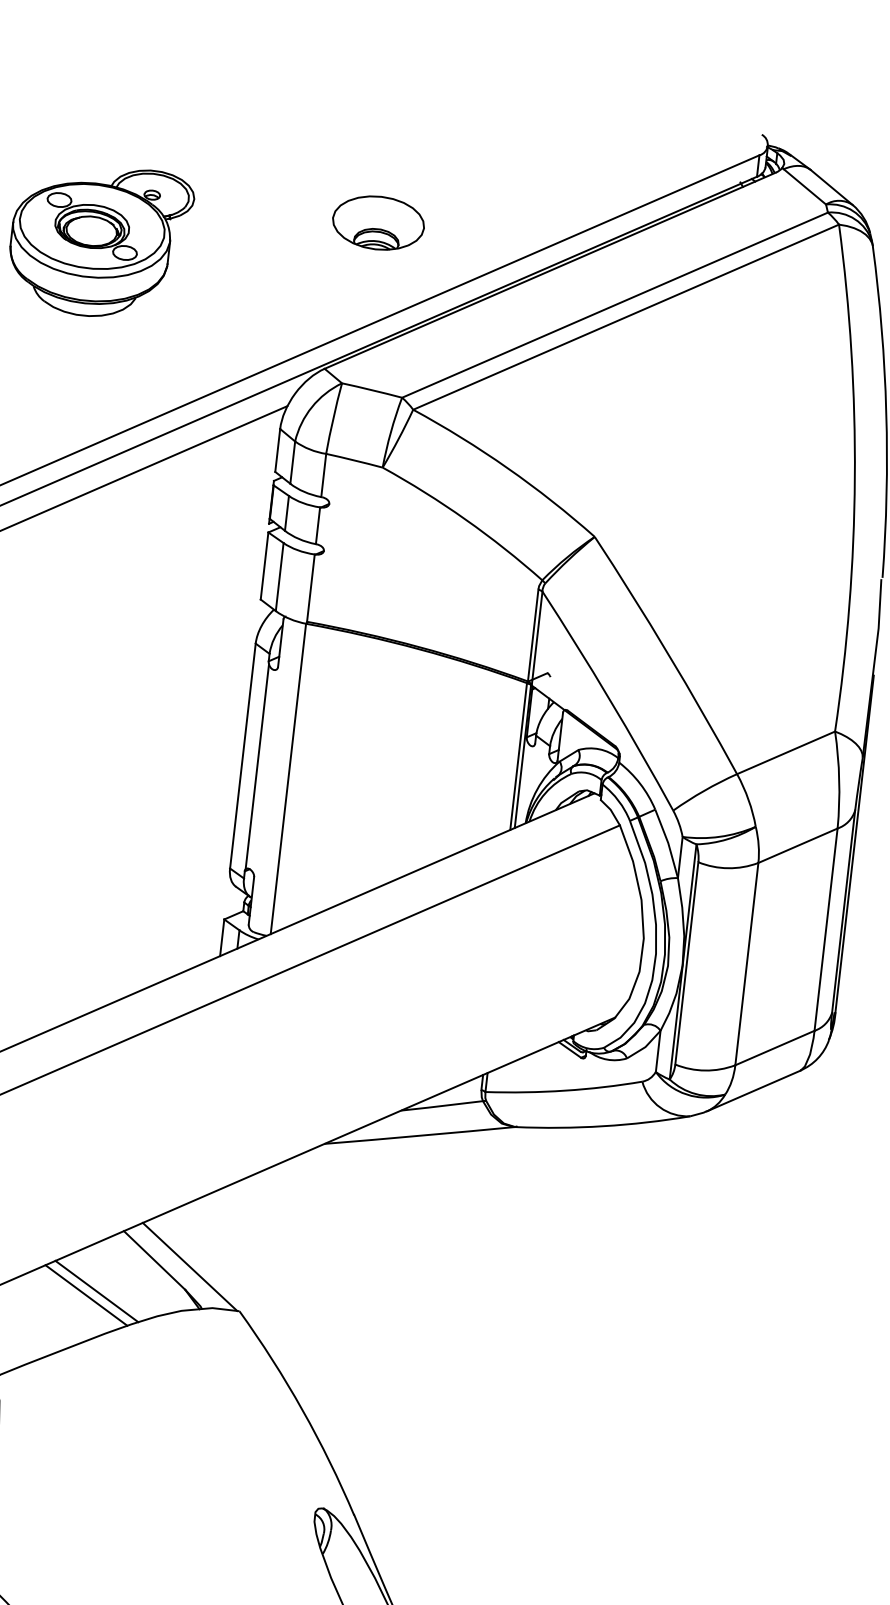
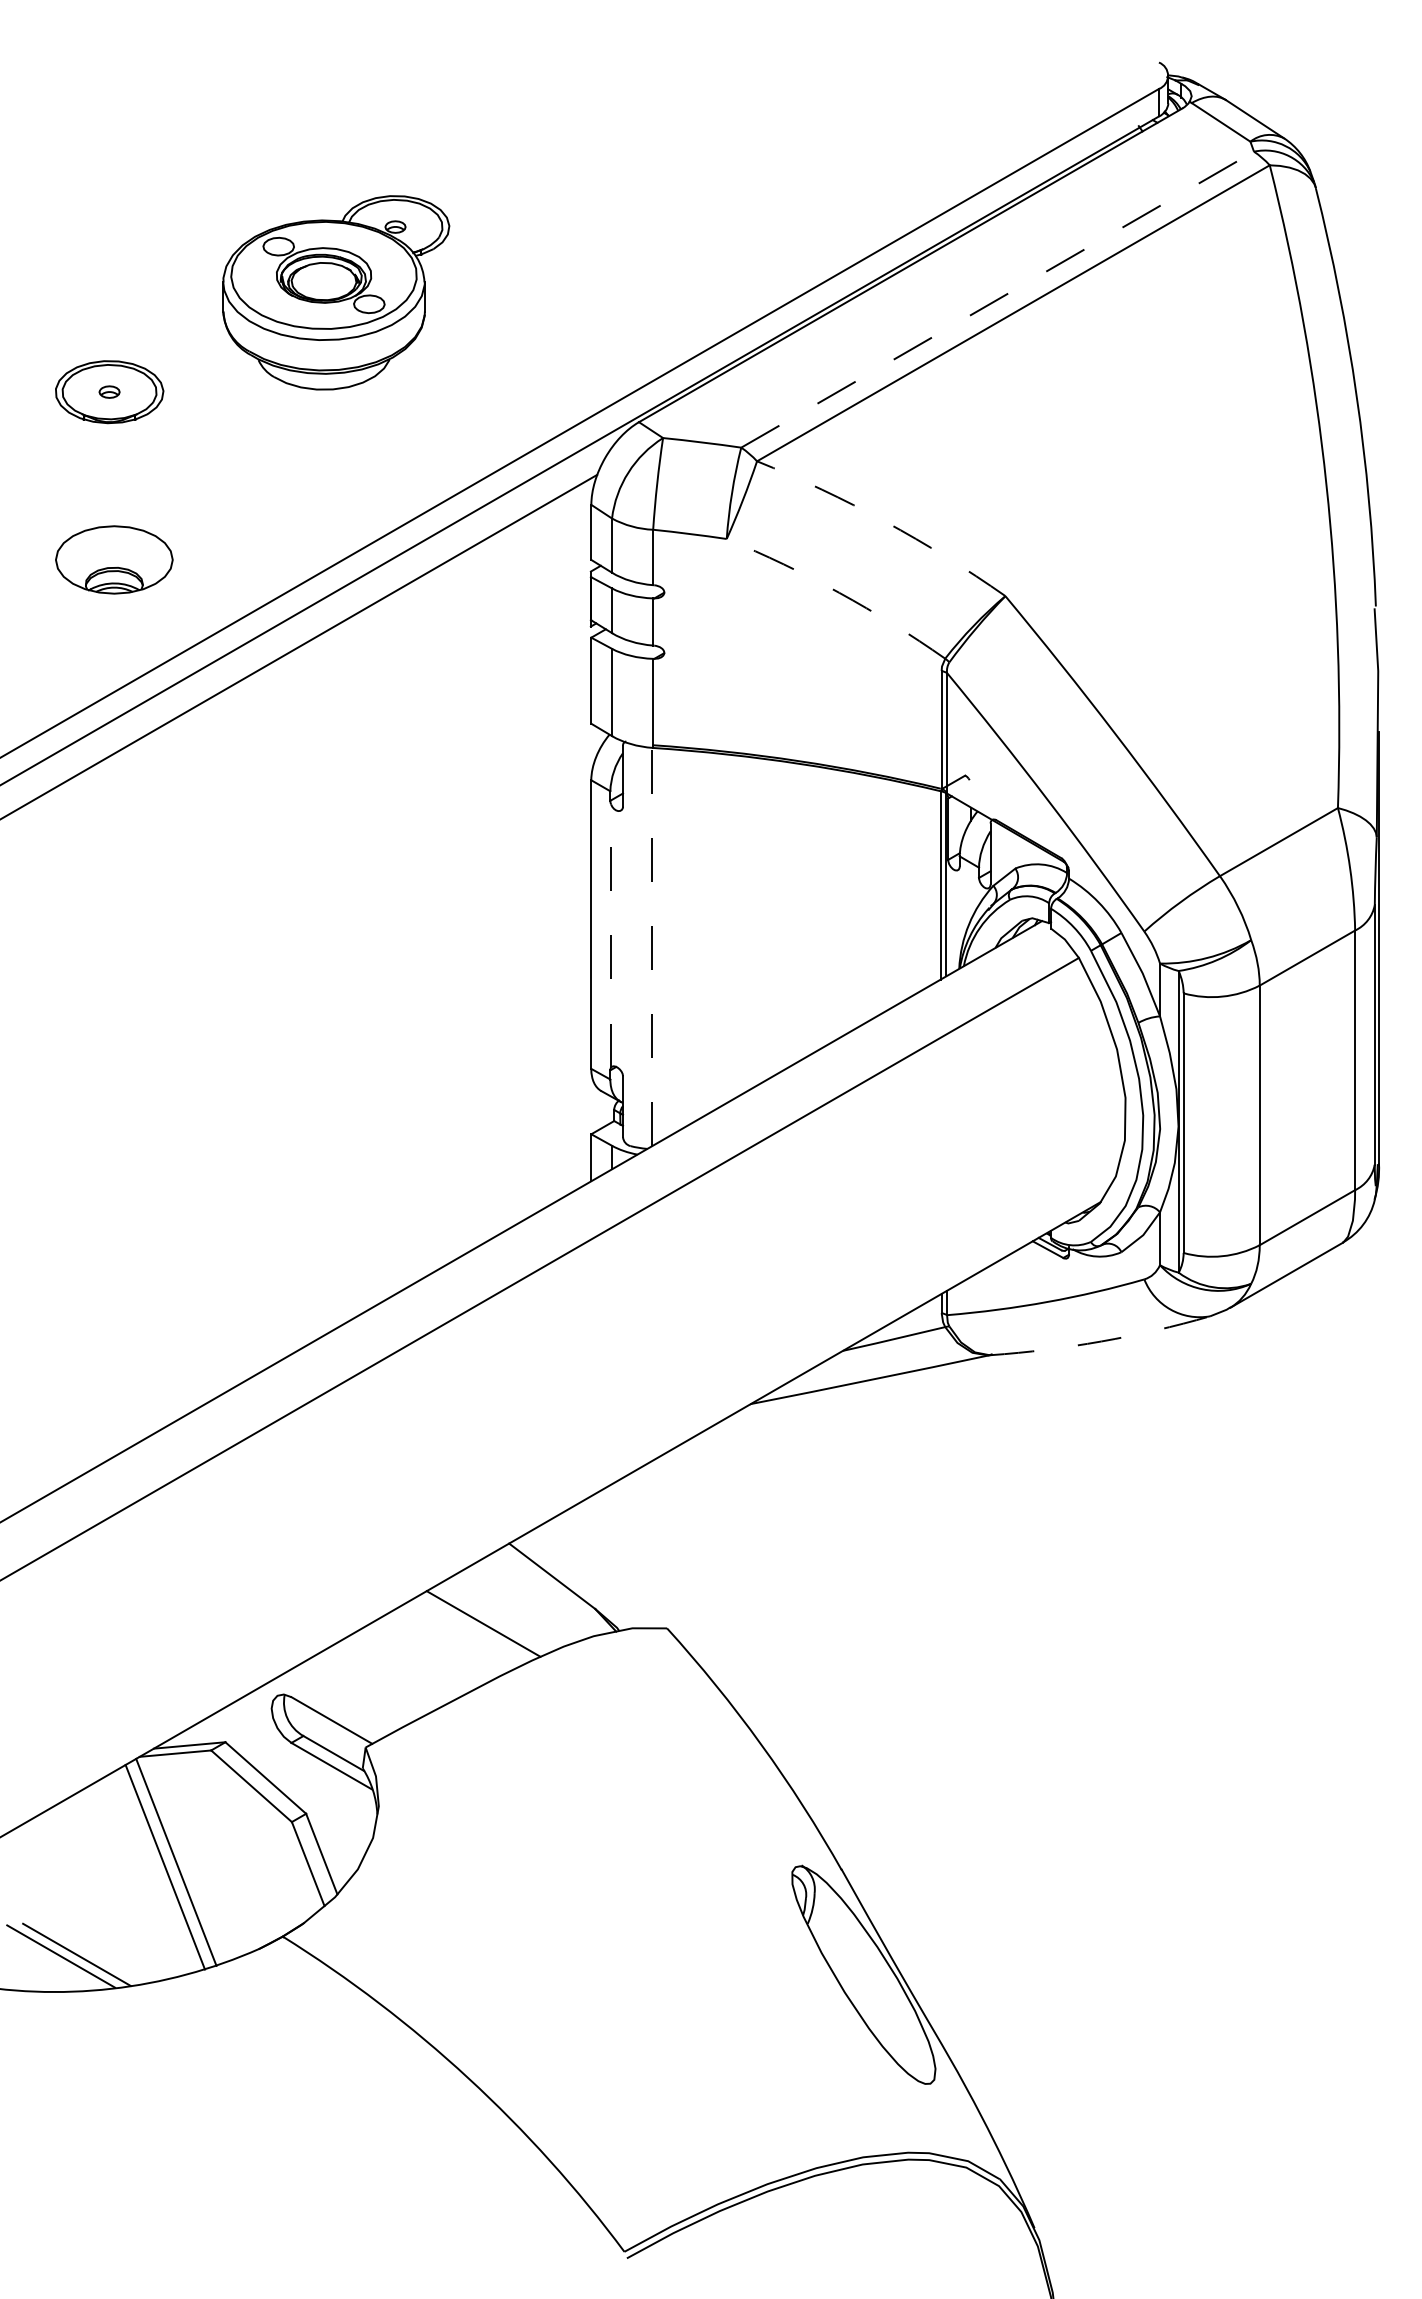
part: (378, 222) -> (685, 229), removed
line: (614, 305) -> (997, 299), solid -> dashed
arc: (507, 468) -> (885, 521), solid -> dashed
arc: (465, 519) -> (839, 592), solid -> dashed
line: (257, 767) -> (611, 936), solid -> dashed
line: (288, 778) -> (652, 946), solid -> dashed
arc: (603, 1126) -> (1101, 1341), solid -> dashed
line: (189, 1266) -> (597, 1579), removed
line: (86, 1295) -> (470, 1630), removed

